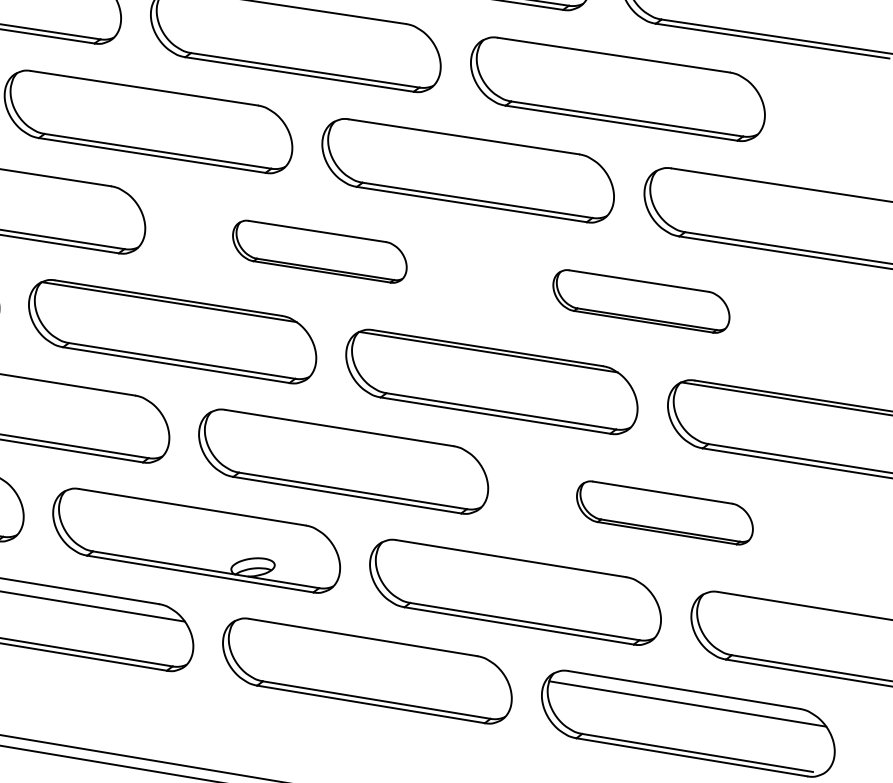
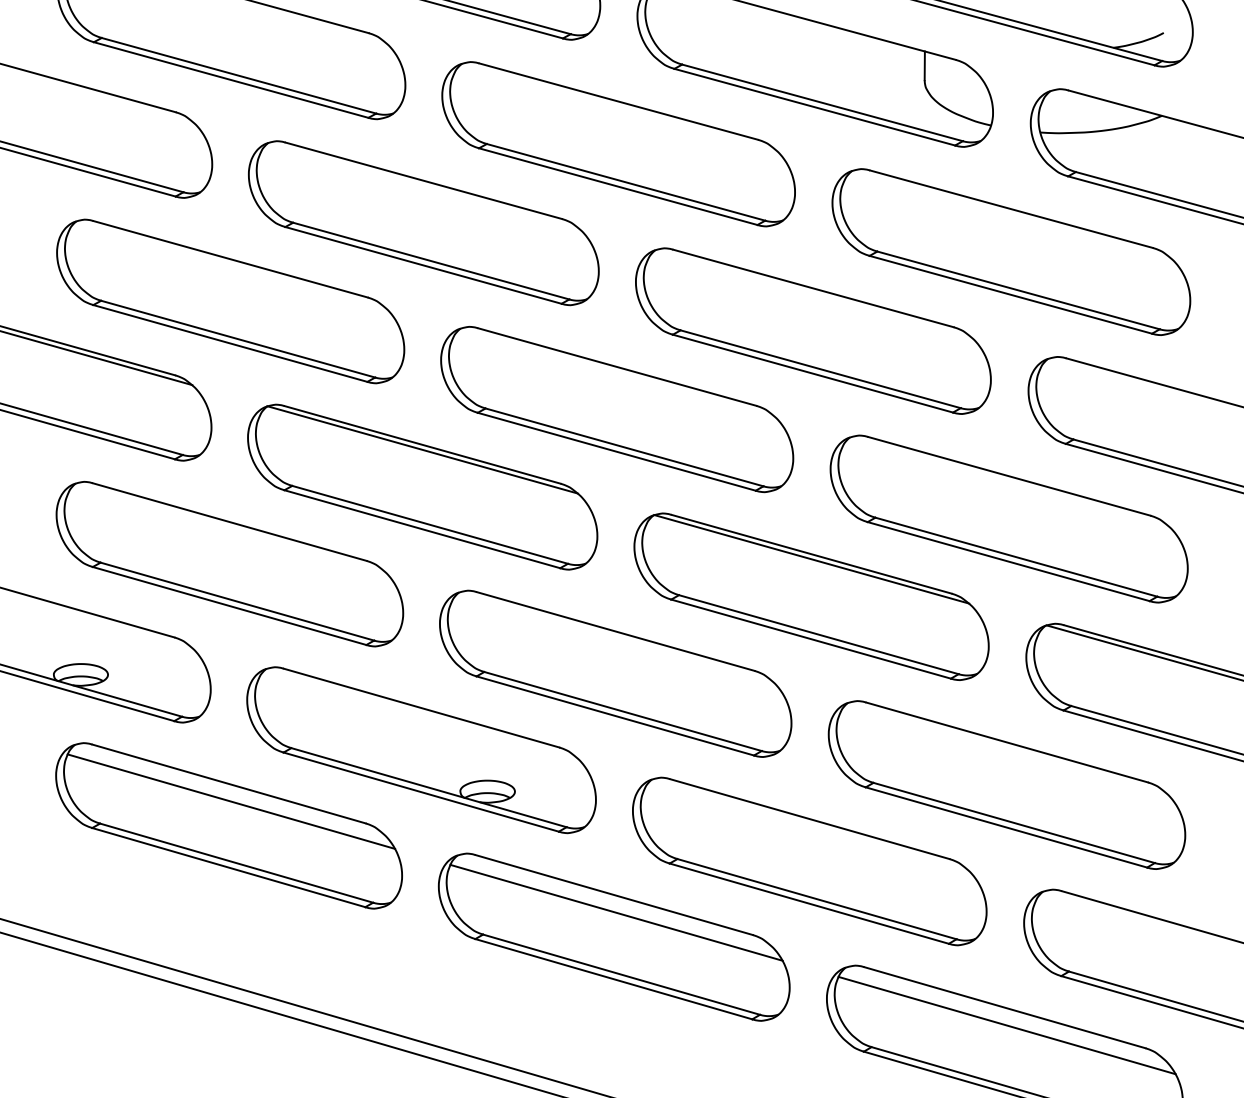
part: (320, 251) -> (617, 409), size x1.67
part: (640, 301) -> (1008, 518), size x1.67
part: (664, 512) -> (1006, 784), size x1.67
line: (366, 651) -> (616, 912), added

